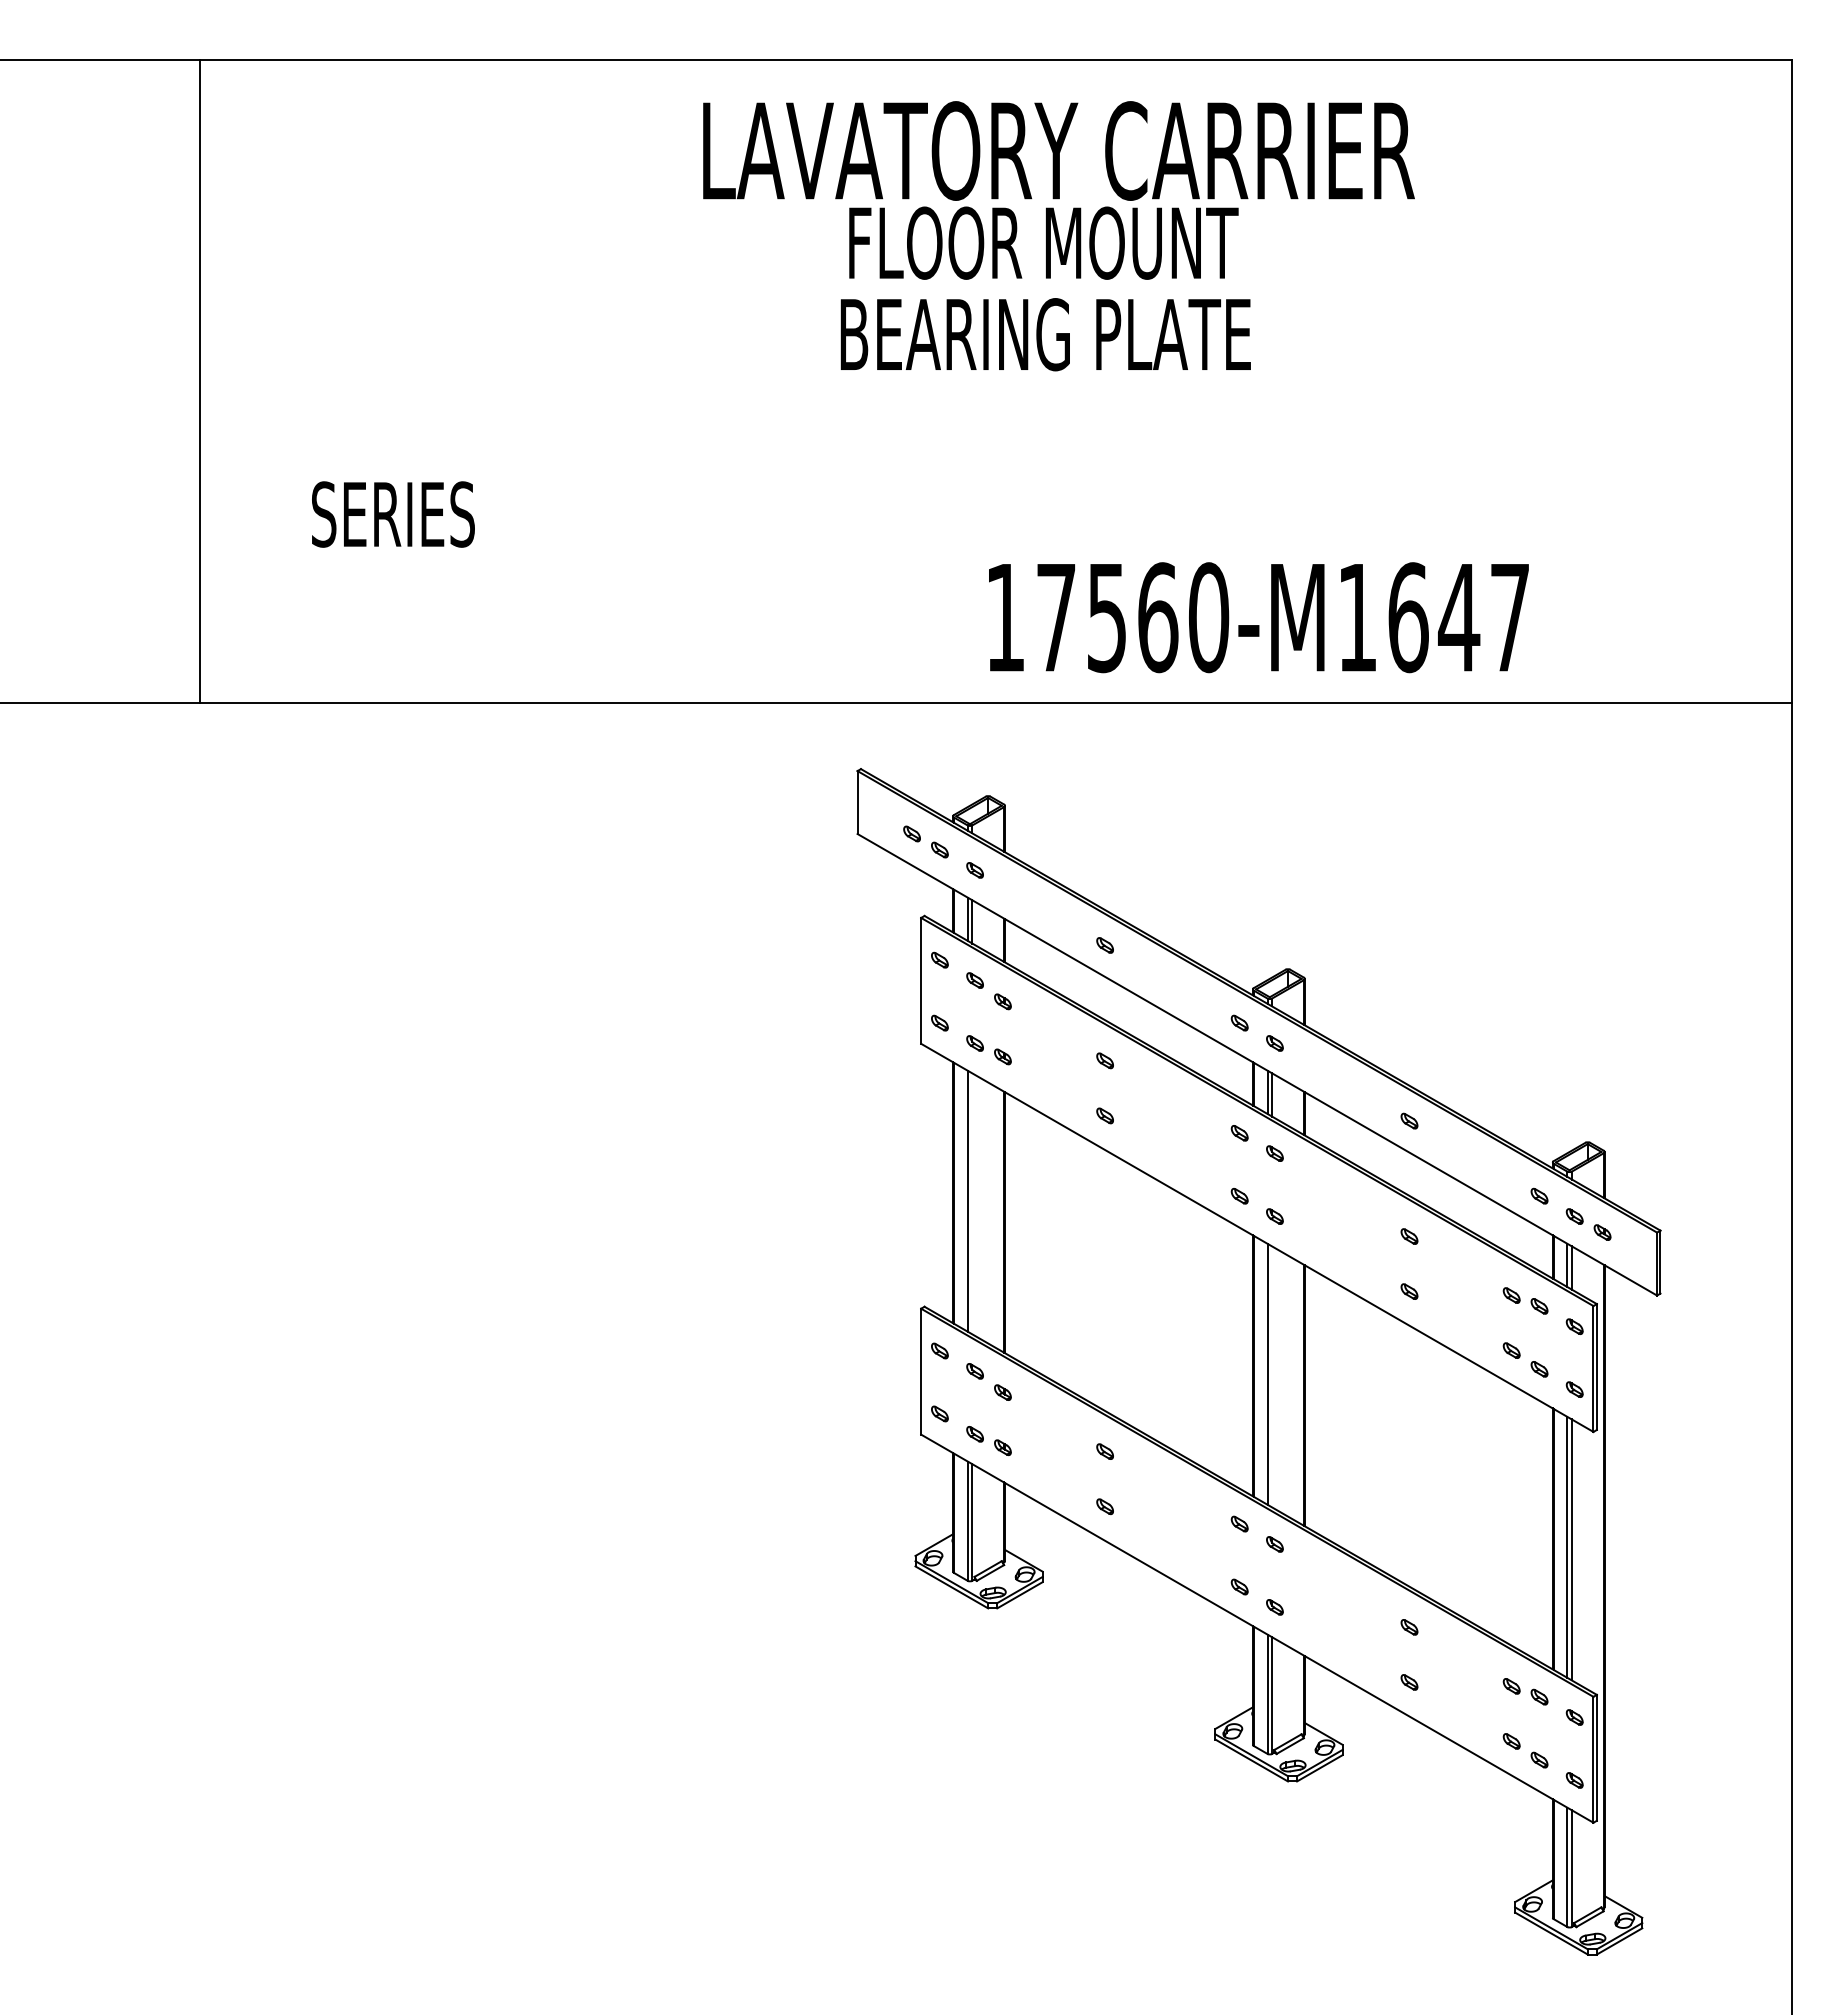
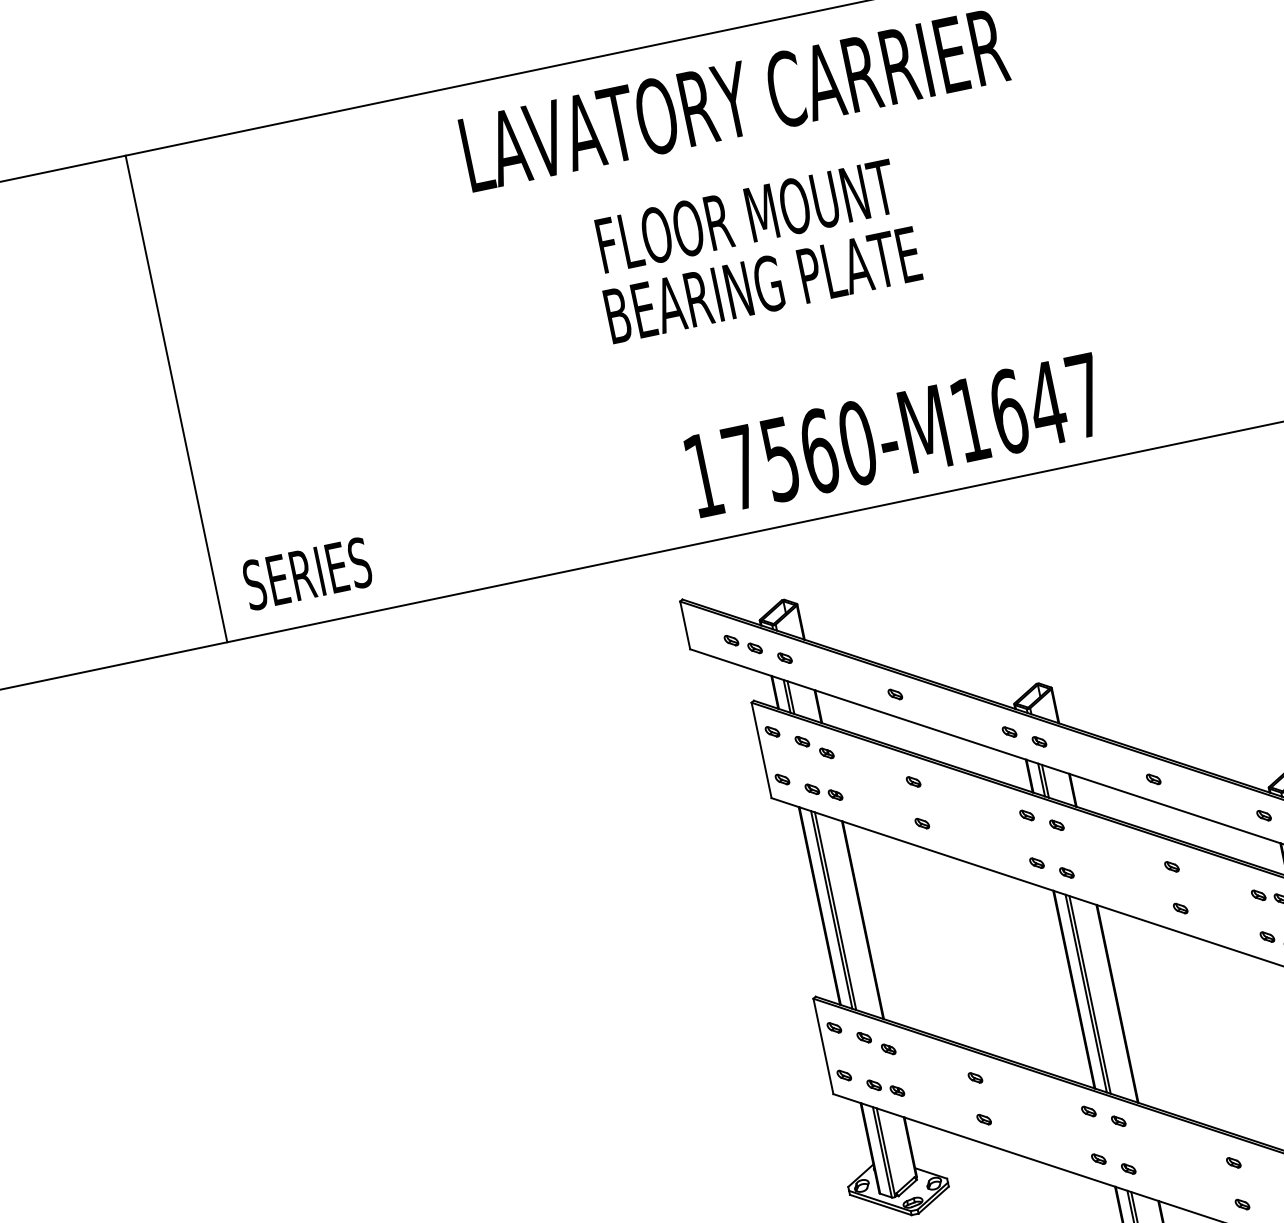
text: (1045, 288) -> (755, 250), moved
line: (199, 381) -> (176, 398), moved
text: (393, 514) -> (307, 573), moved
text: (1258, 617) -> (895, 435), moved
line: (972, 1203) -> (835, 910), added
line: (1272, 1376) -> (1090, 994), added

